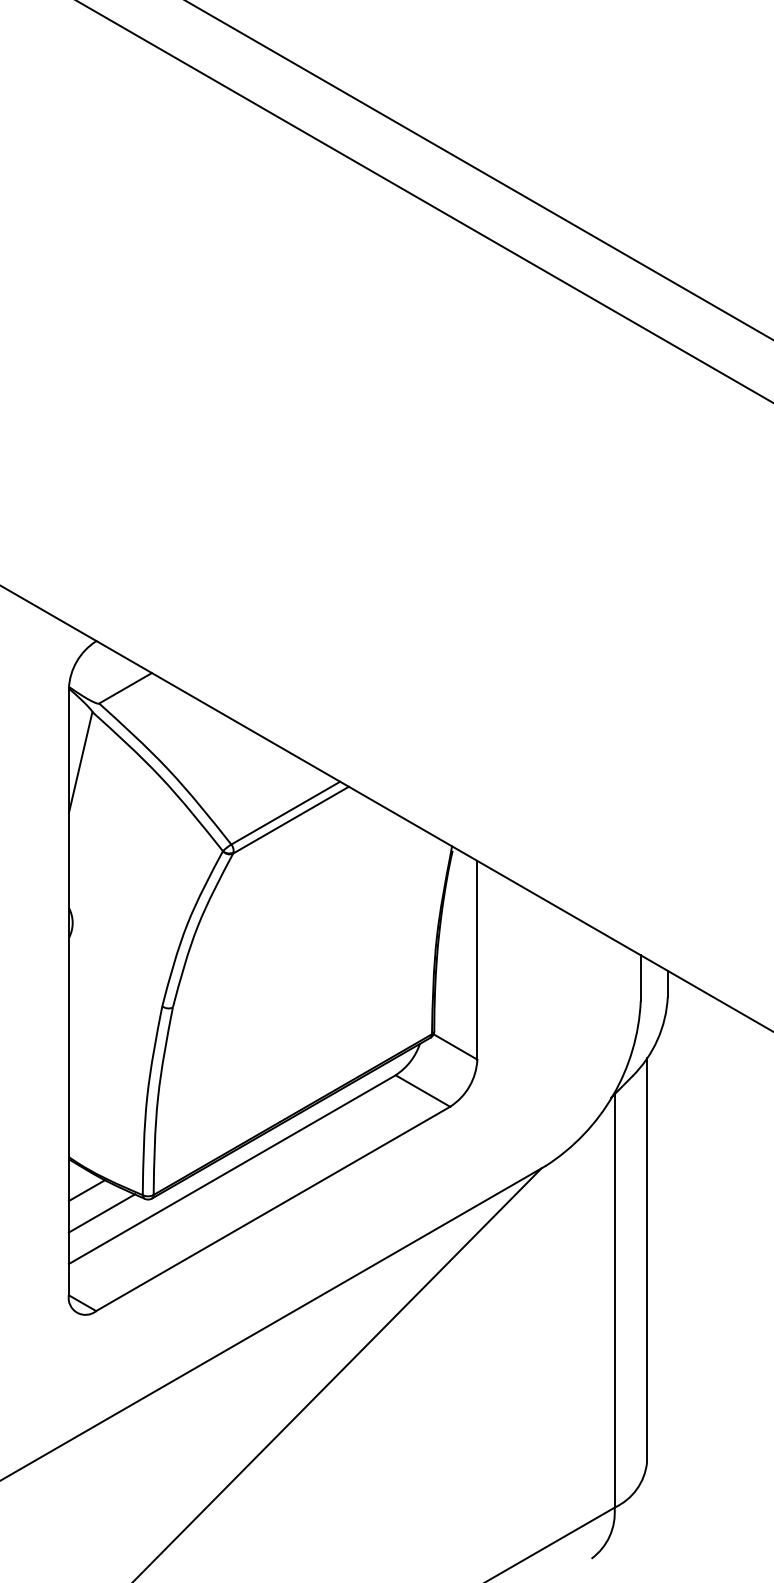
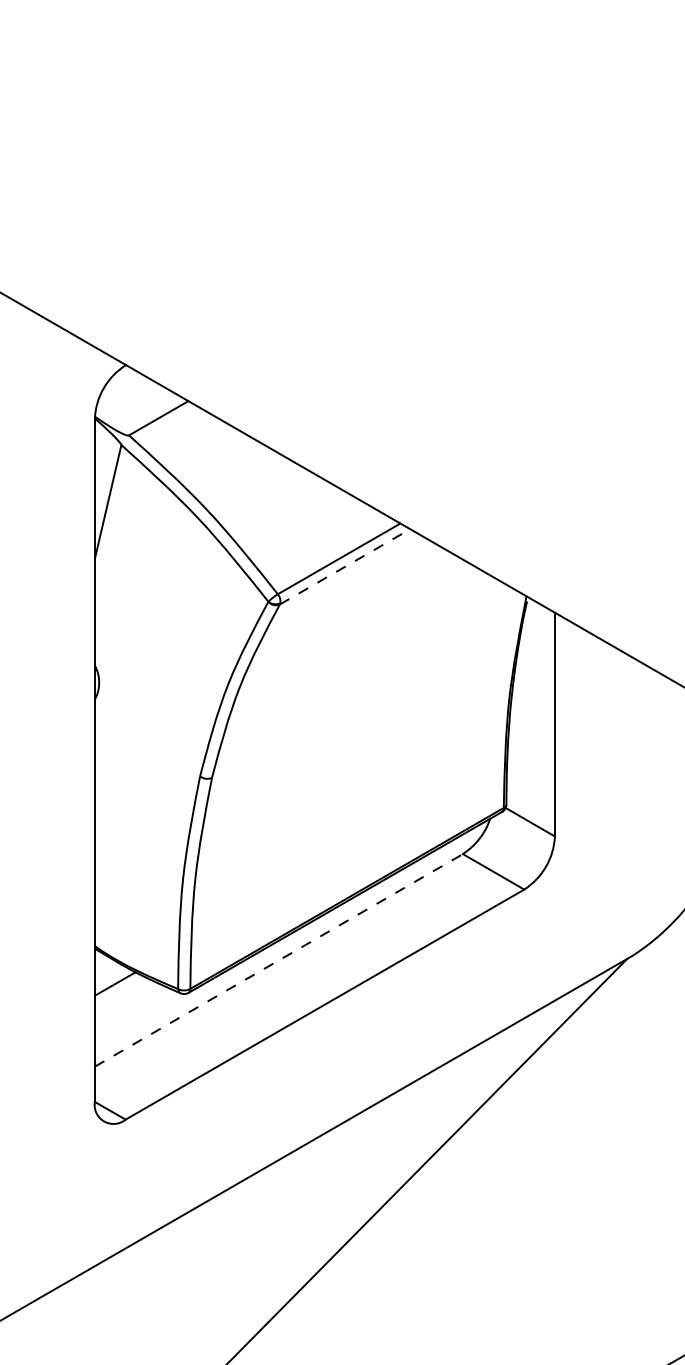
line: (291, 820) -> (345, 567), solid -> dashed
line: (232, 1169) -> (279, 960), solid -> dashed
line: (101, 1213) -> (131, 1009), removed

